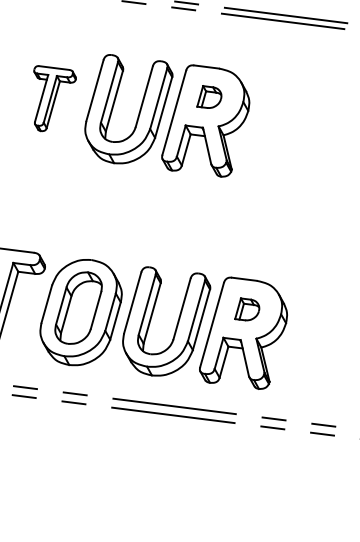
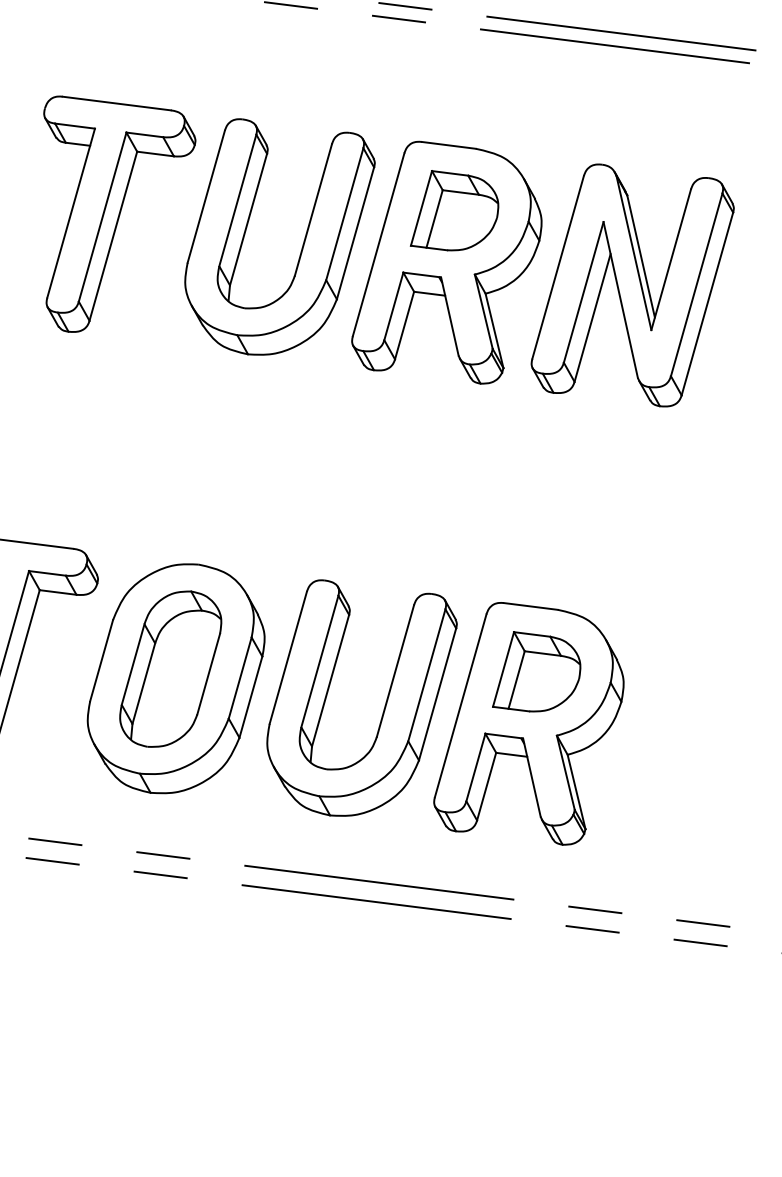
part: (209, 96) -> (455, 209), size x1.67
part: (54, 98) -> (118, 213), size x1.67
part: (290, 131) -> (631, 285), added
part: (247, 309) -> (537, 672), size x1.67

